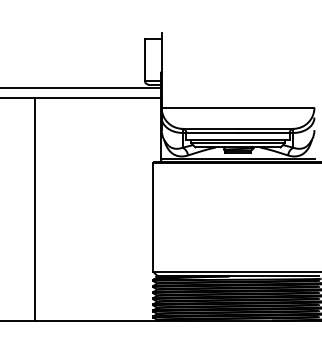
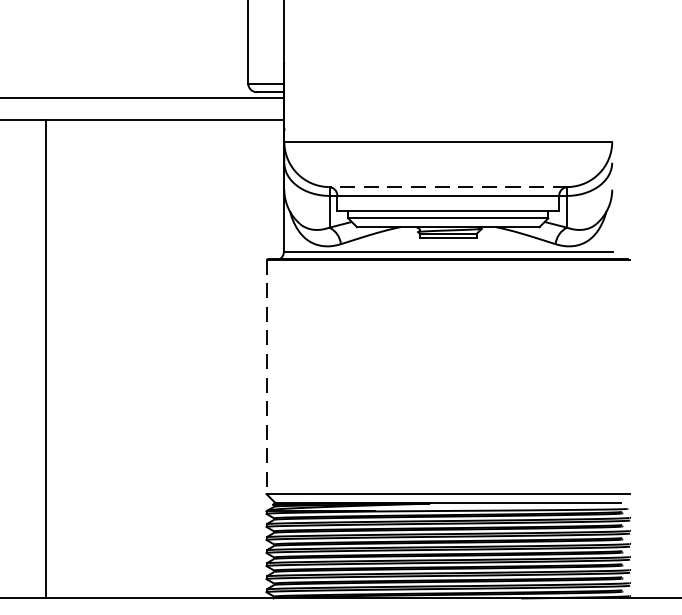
line: (238, 128) -> (449, 186), solid -> dashed
line: (35, 208) -> (45, 358), moved
line: (153, 217) -> (266, 377), solid -> dashed

